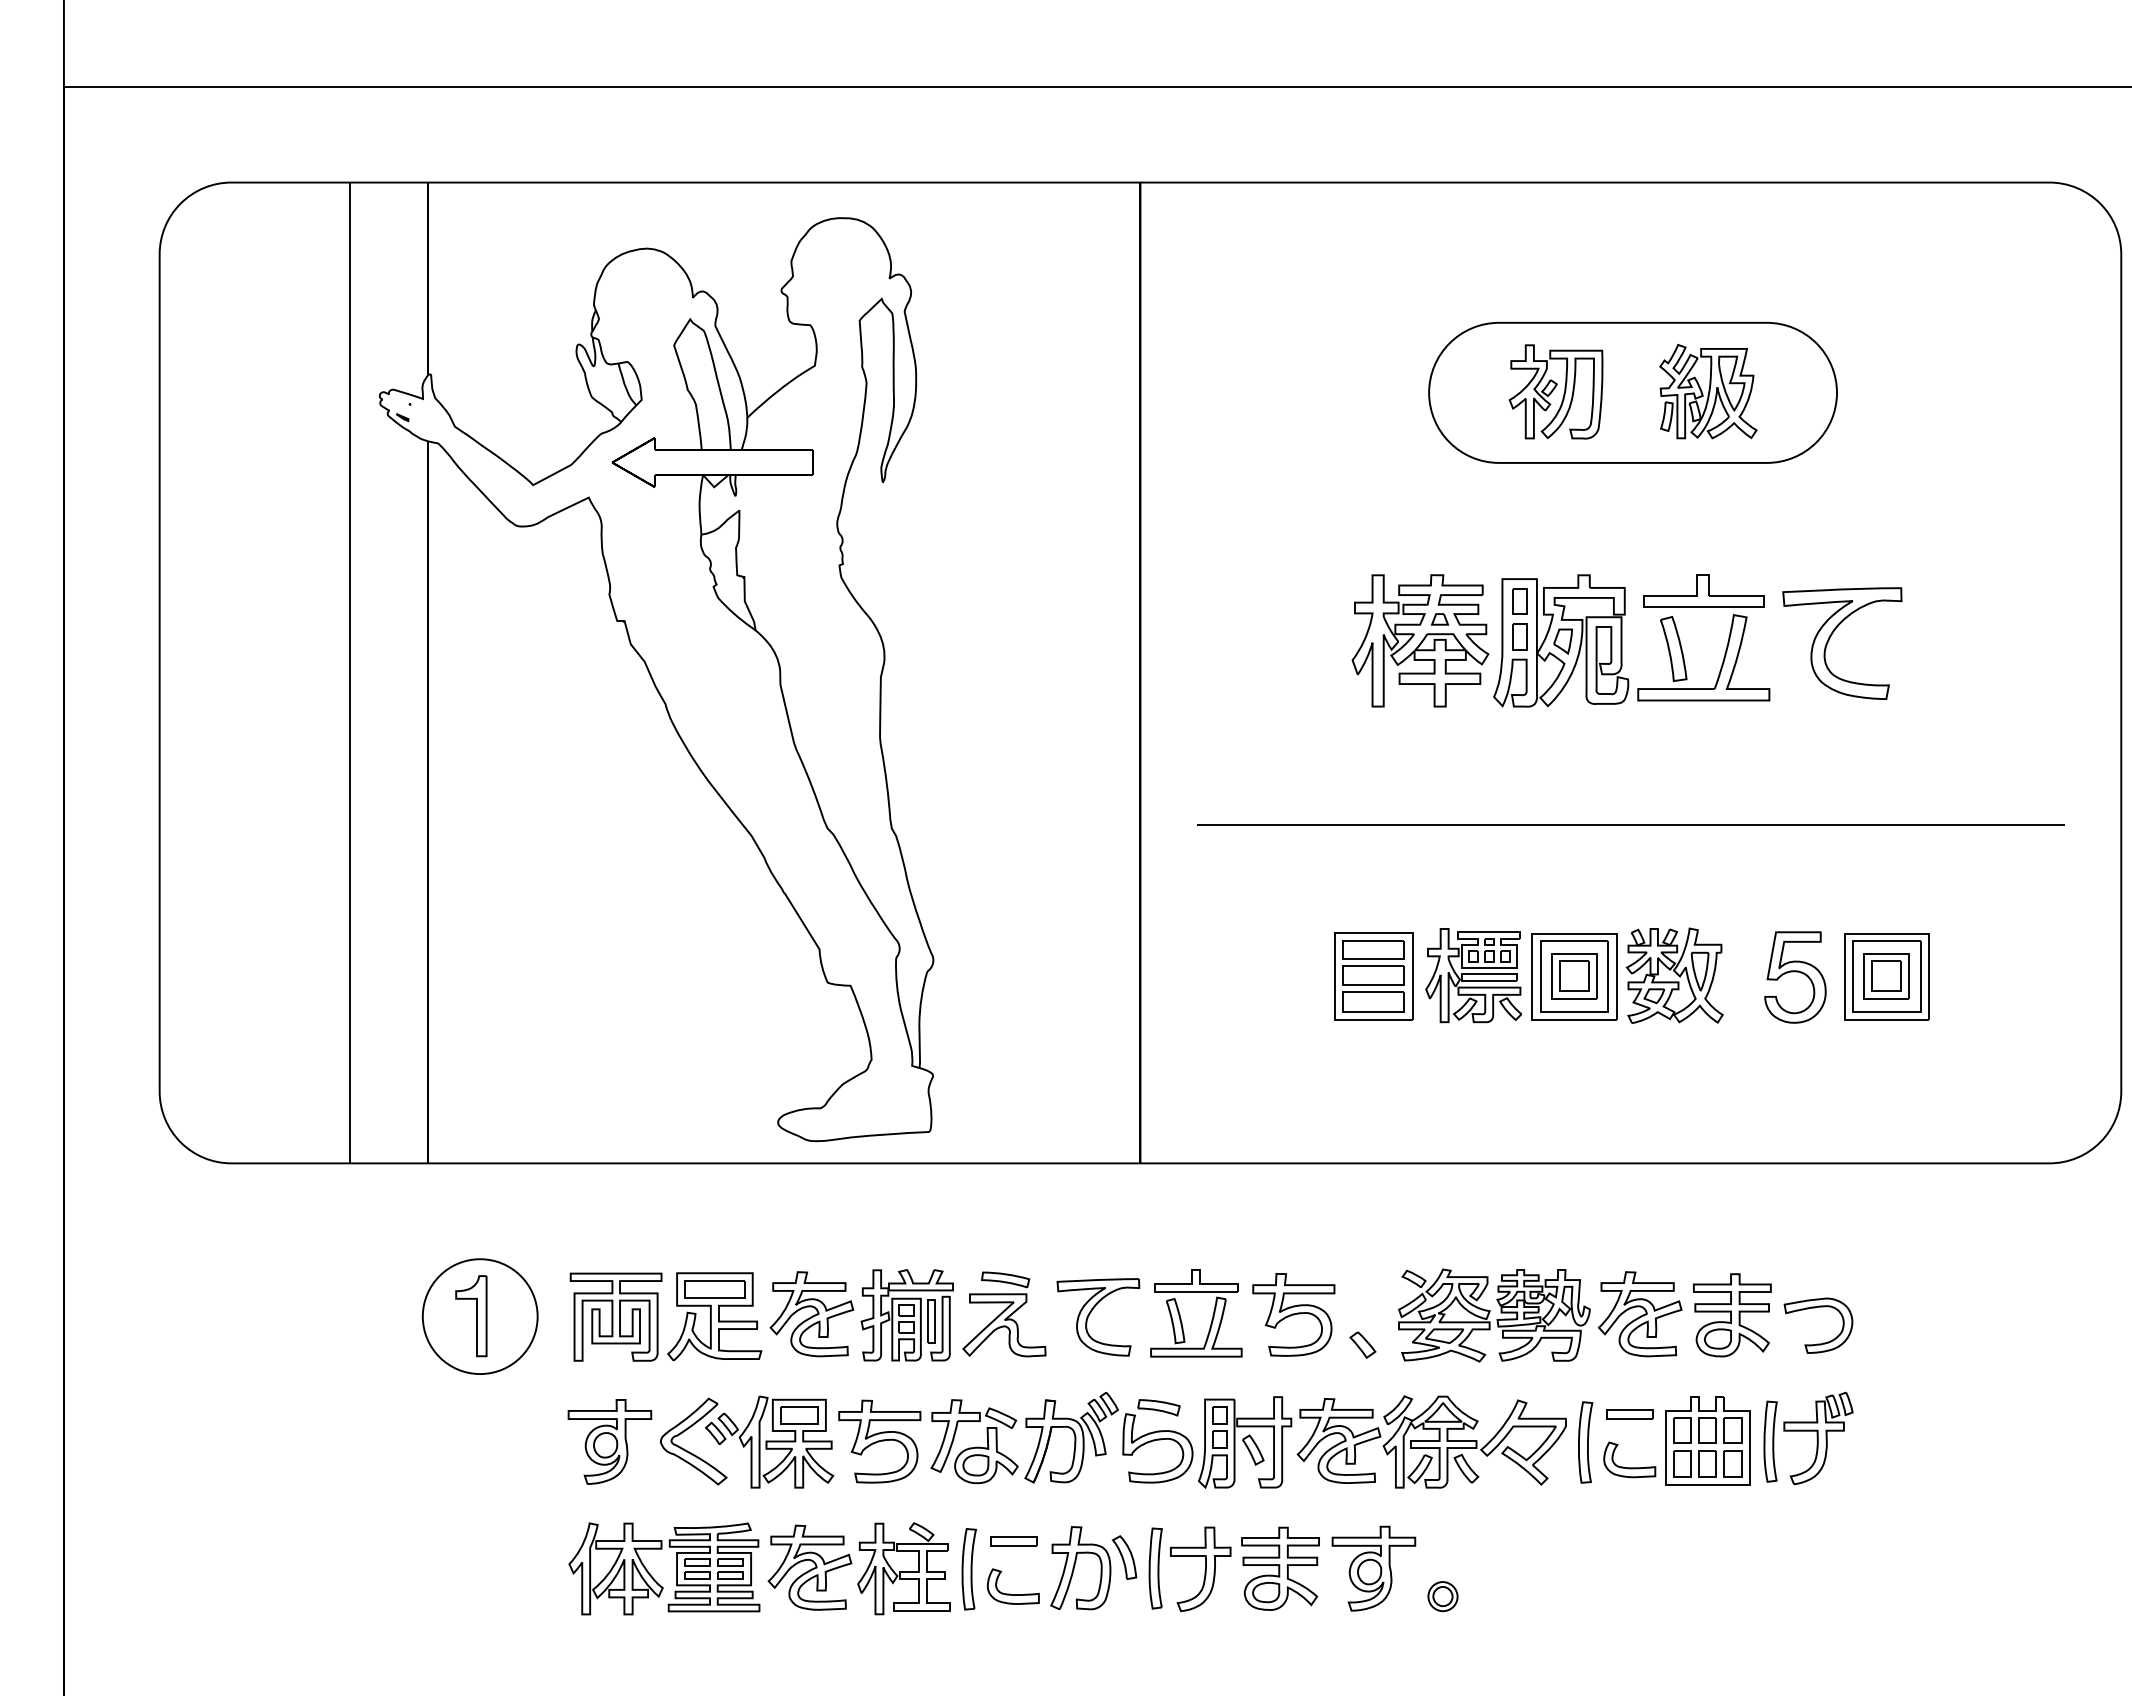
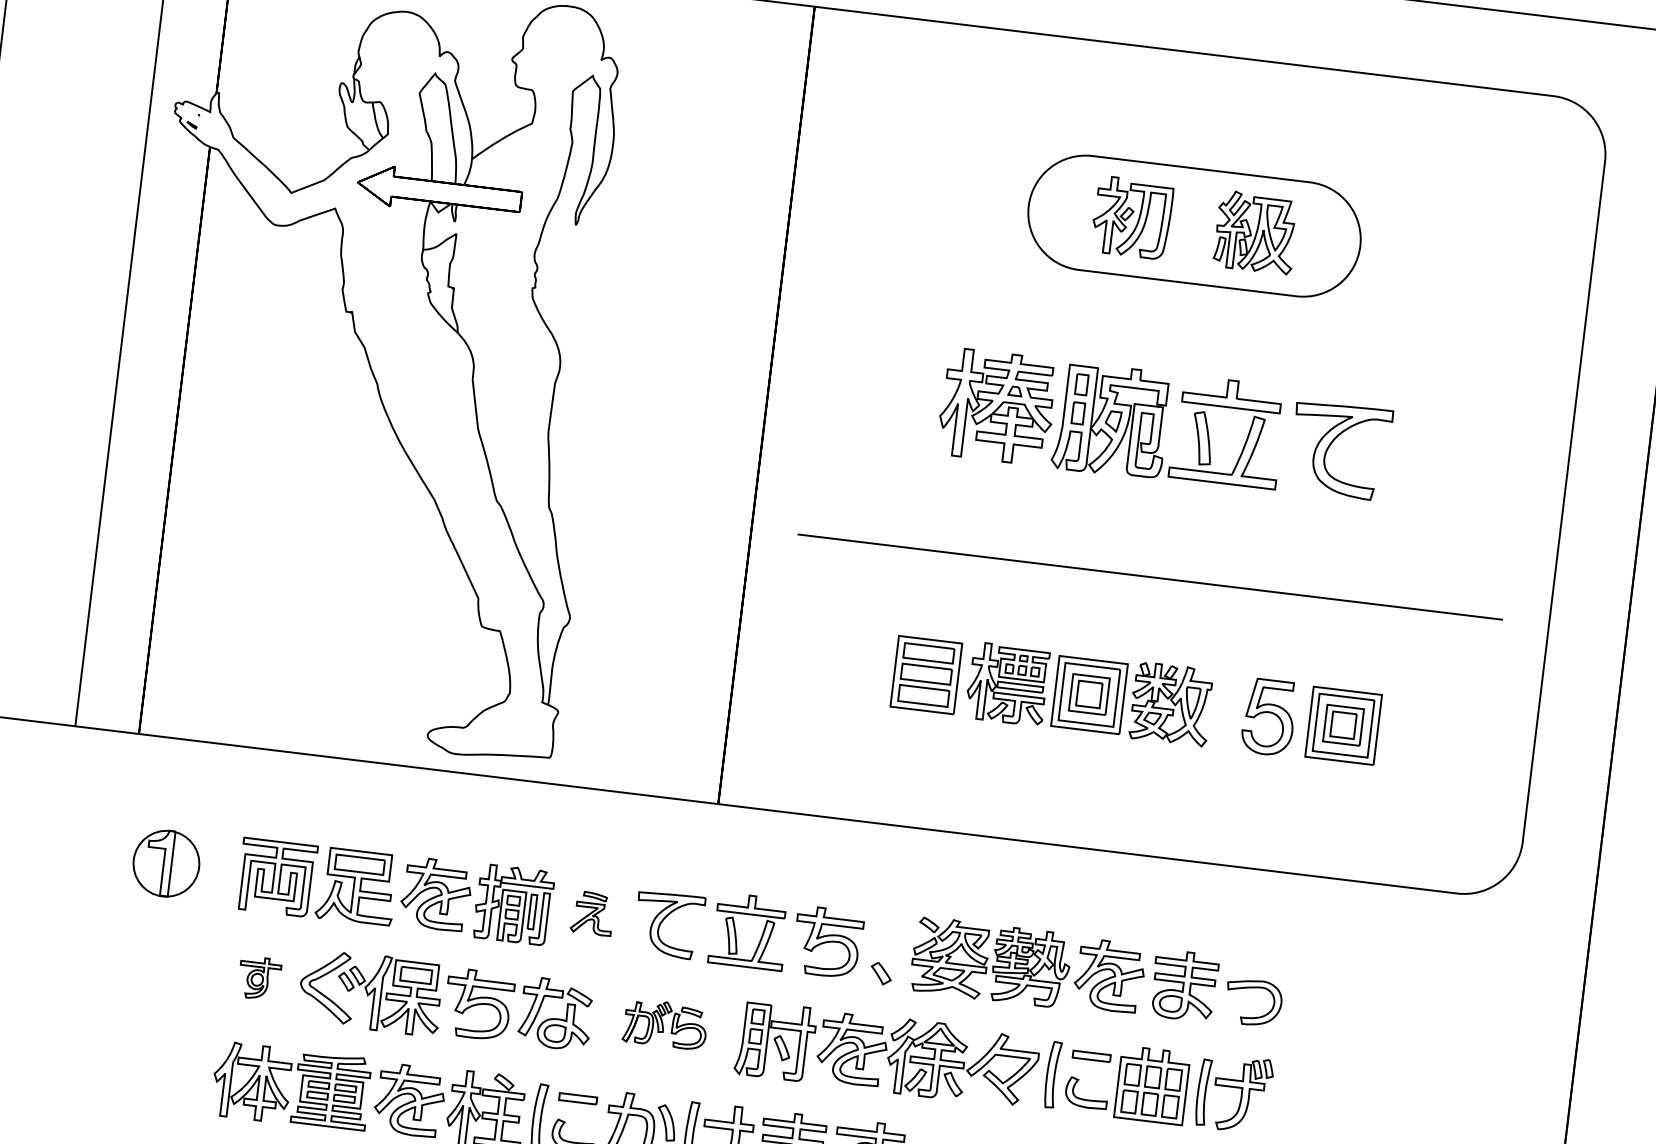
part: (1004, 1314) -> (592, 913), size x0.6
circle: (479, 1316) -> (165, 863), size x0.7
part: (1108, 1437) -> (665, 1023), size x0.6
part: (609, 1441) -> (259, 977), size x0.6

